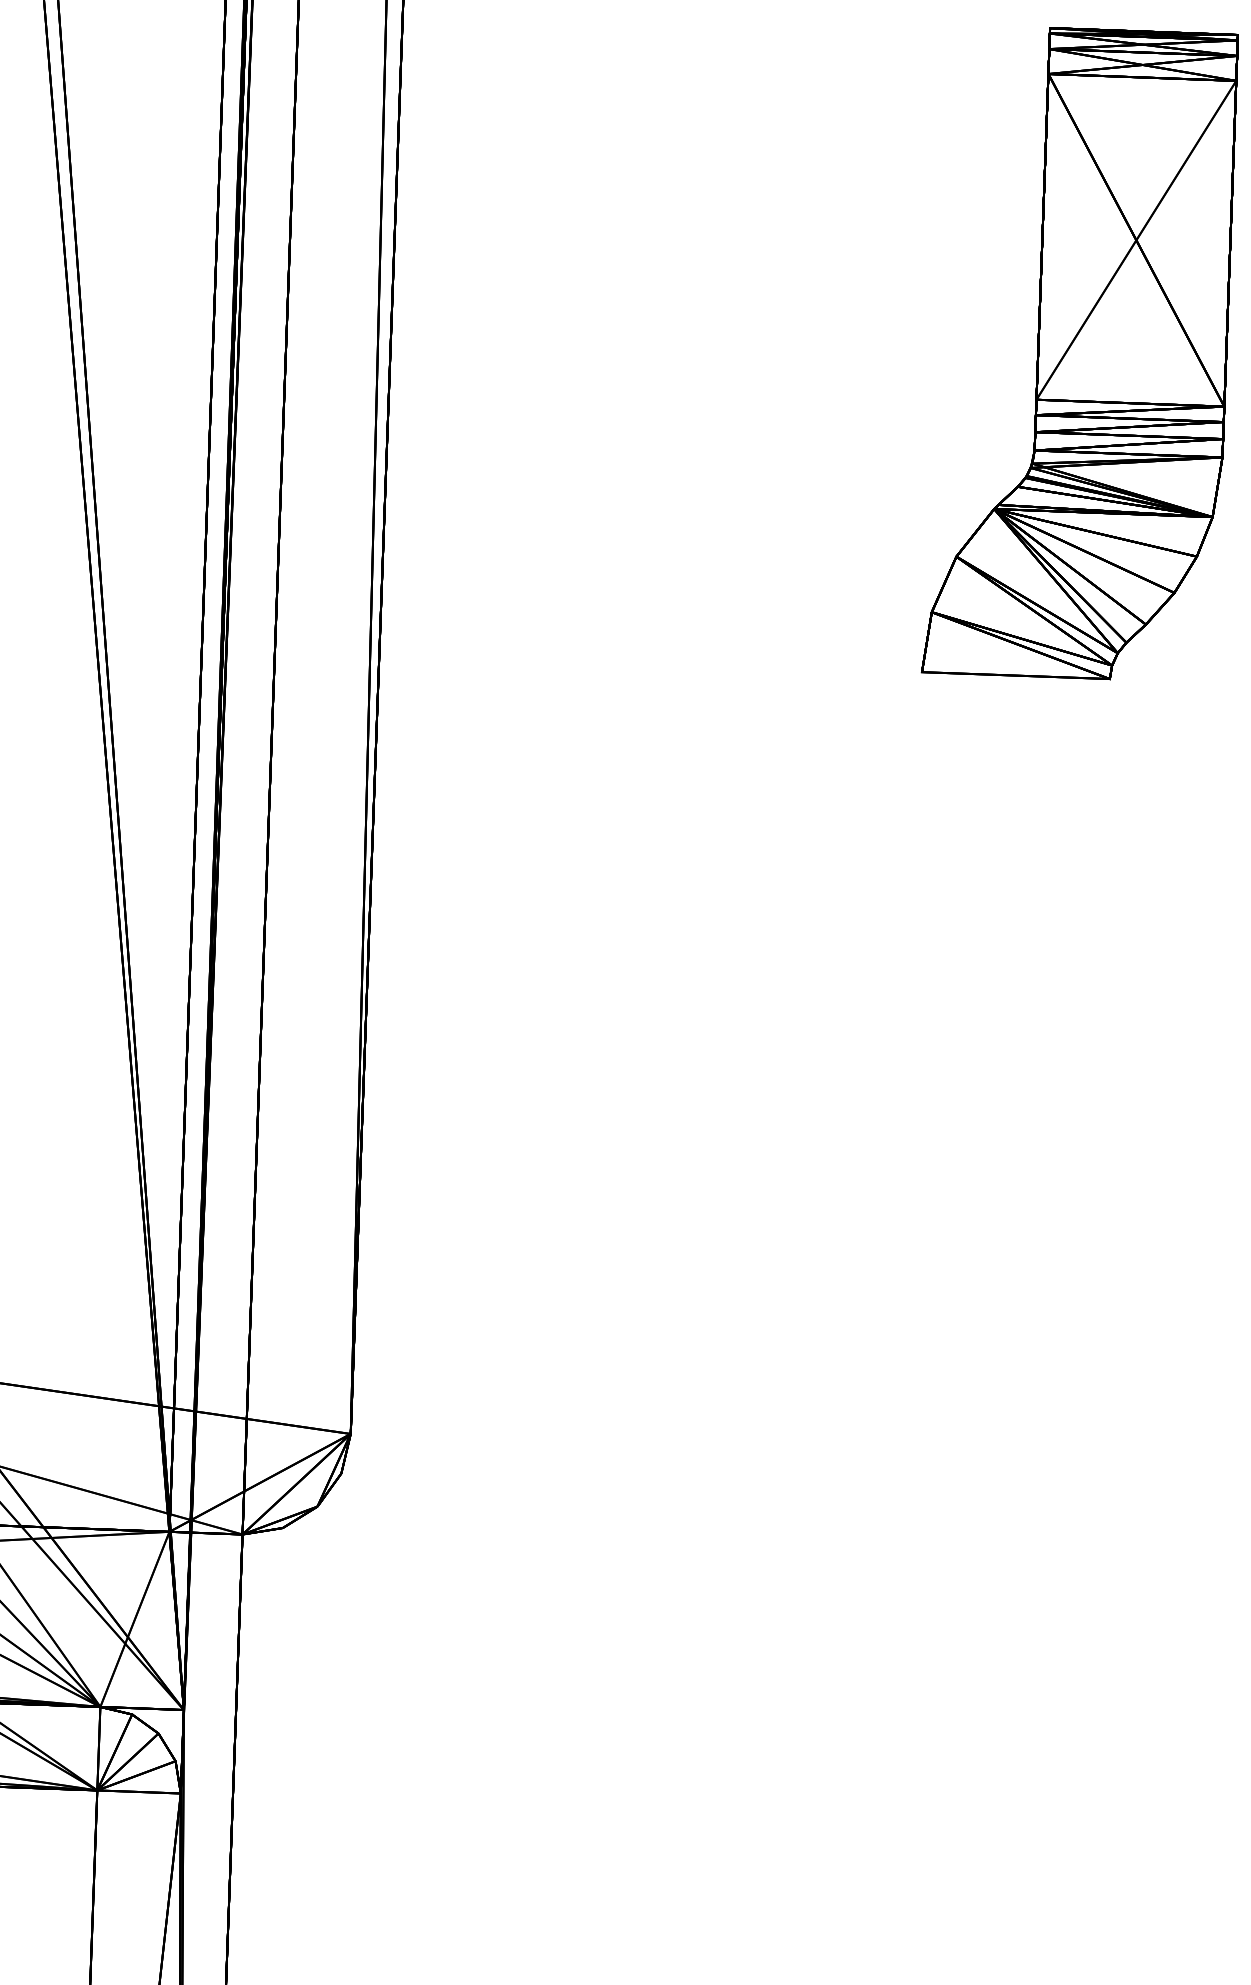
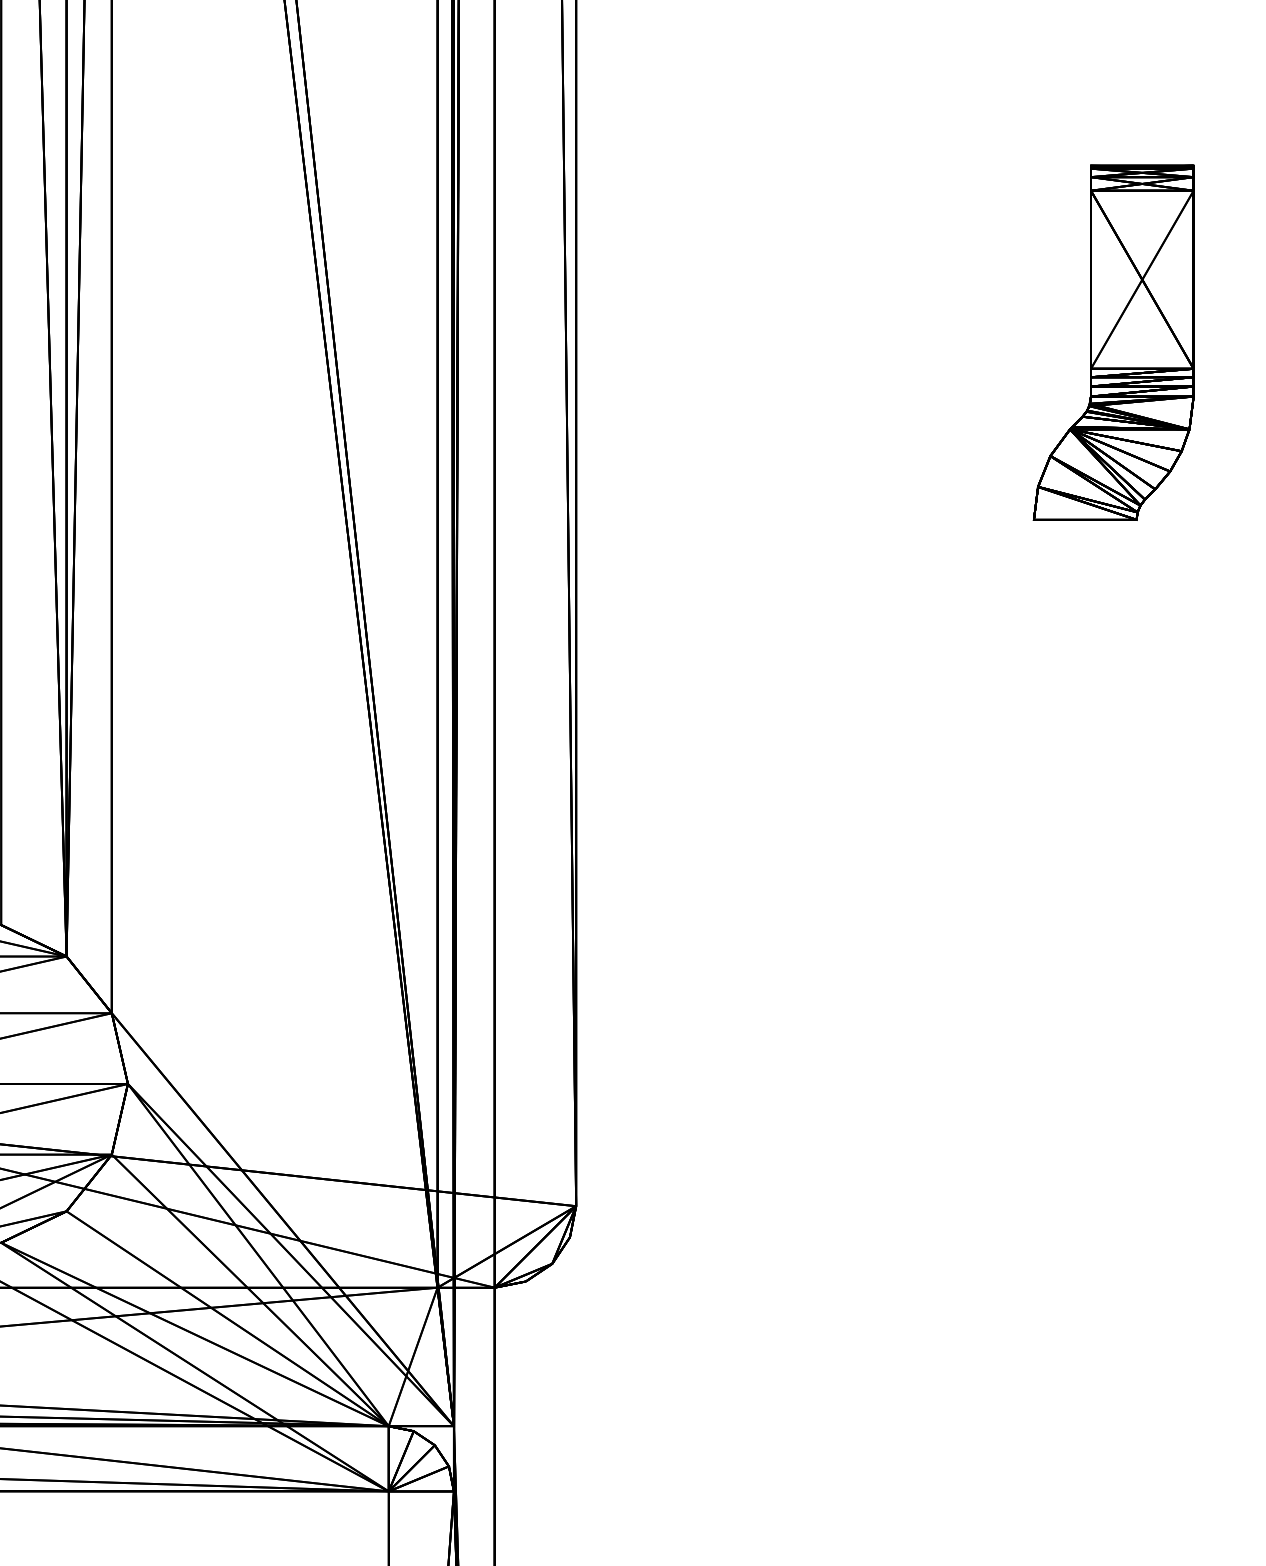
part: (1079, 353) -> (1113, 342), size x0.7

